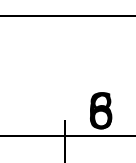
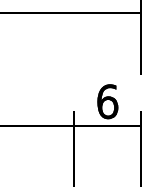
text: (100, 110) -> (107, 101), 8 -> 6

